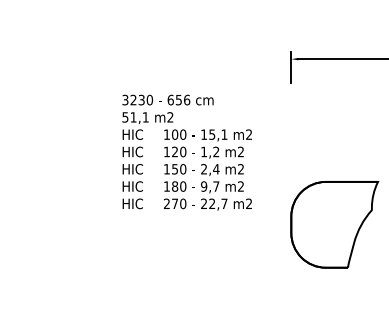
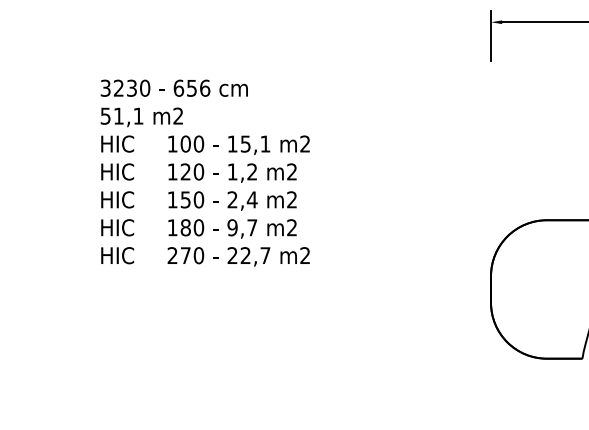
text: (186, 152) -> (204, 172), moved

